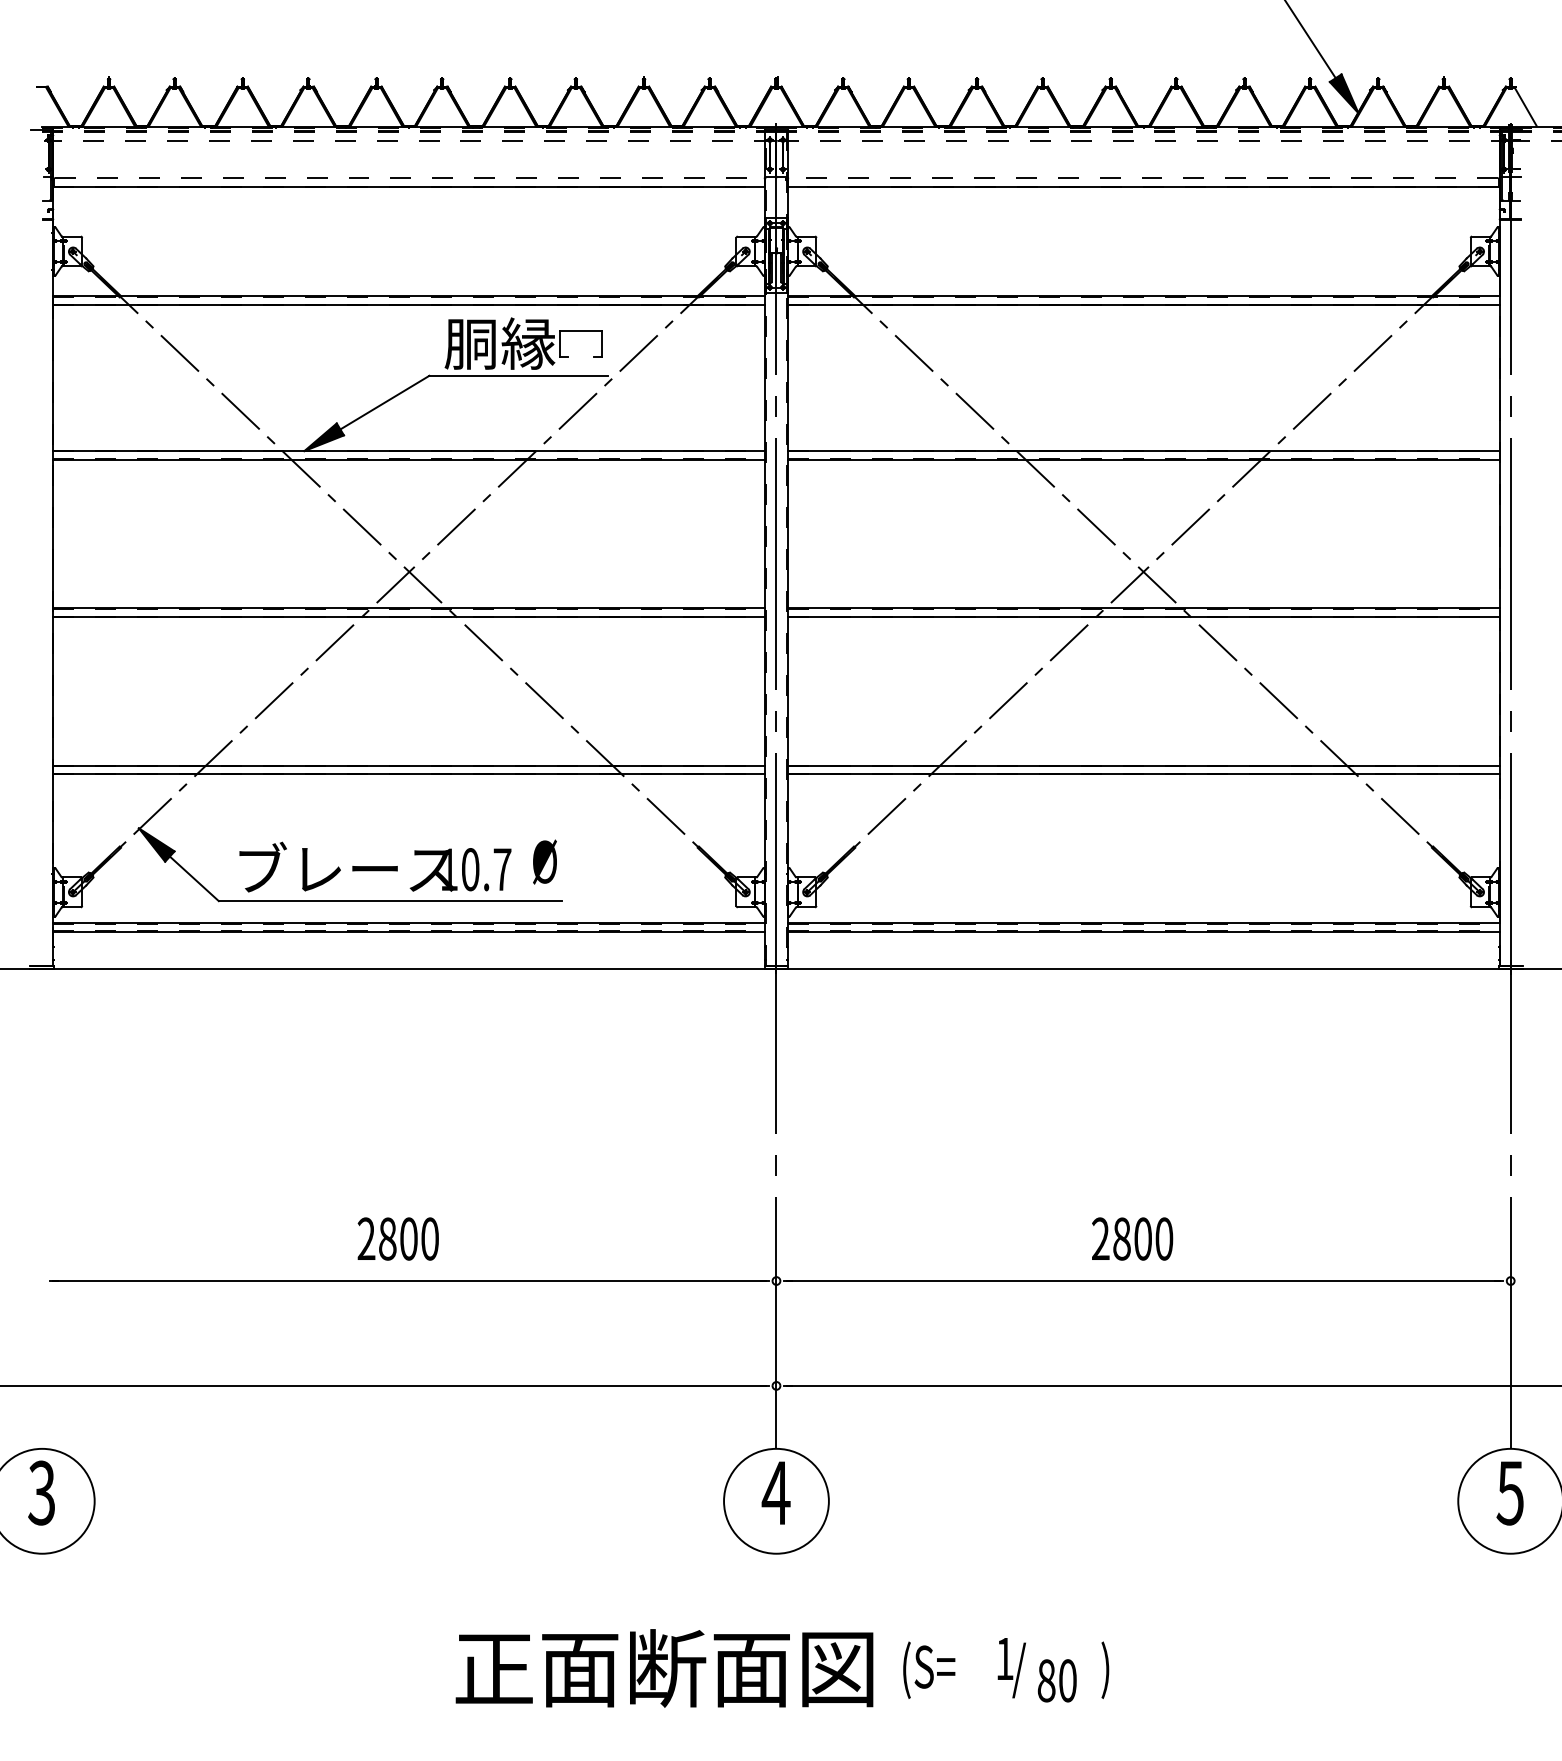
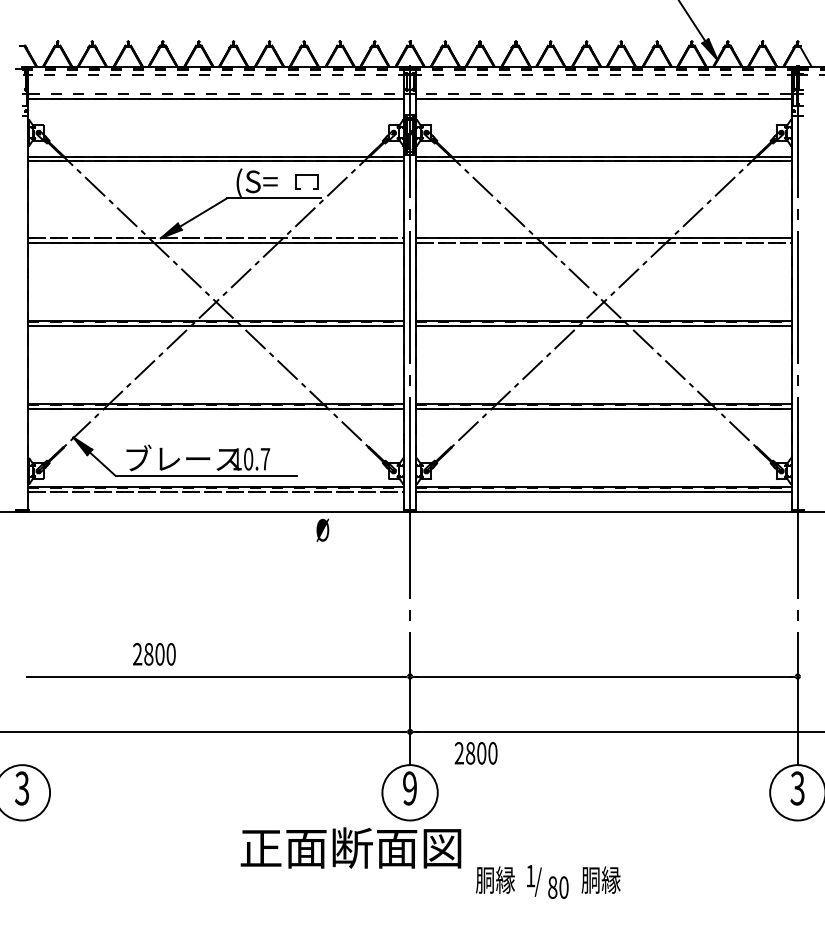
text: (500, 343) -> (264, 181), 胴縁 -> (S=
line: (409, 451) -> (216, 238), solid -> dashed
line: (1142, 459) -> (603, 242), solid -> dashed
text: (544, 860) -> (322, 529), moved
line: (409, 932) -> (216, 492), solid -> dashed
text: (398, 1239) -> (154, 654), moved
text: (1131, 1239) -> (475, 753), moved
text: (1510, 1491) -> (797, 787), 5 -> 3
text: (775, 1493) -> (409, 788), 4 -> 9
text: (663, 1667) -> (350, 847), moved
text: (938, 1669) -> (495, 881), (S= -> 胴縁
text: (1137, 1669) -> (600, 881), ) -> 胴縁

